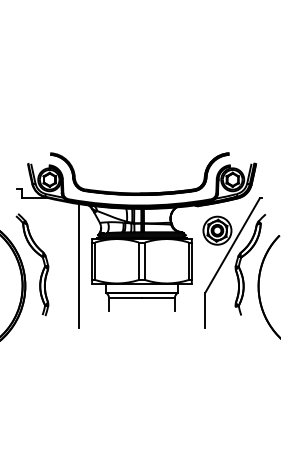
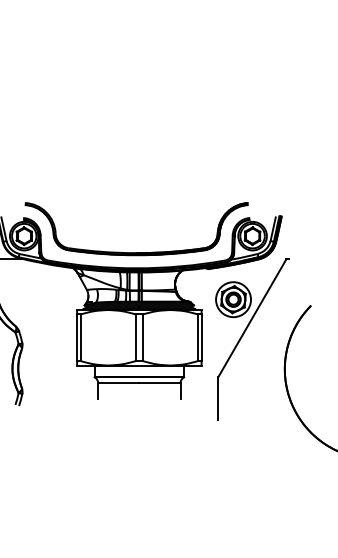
part: (241, 260) -> (263, 336), removed
line: (78, 265) -> (60, 343), removed

